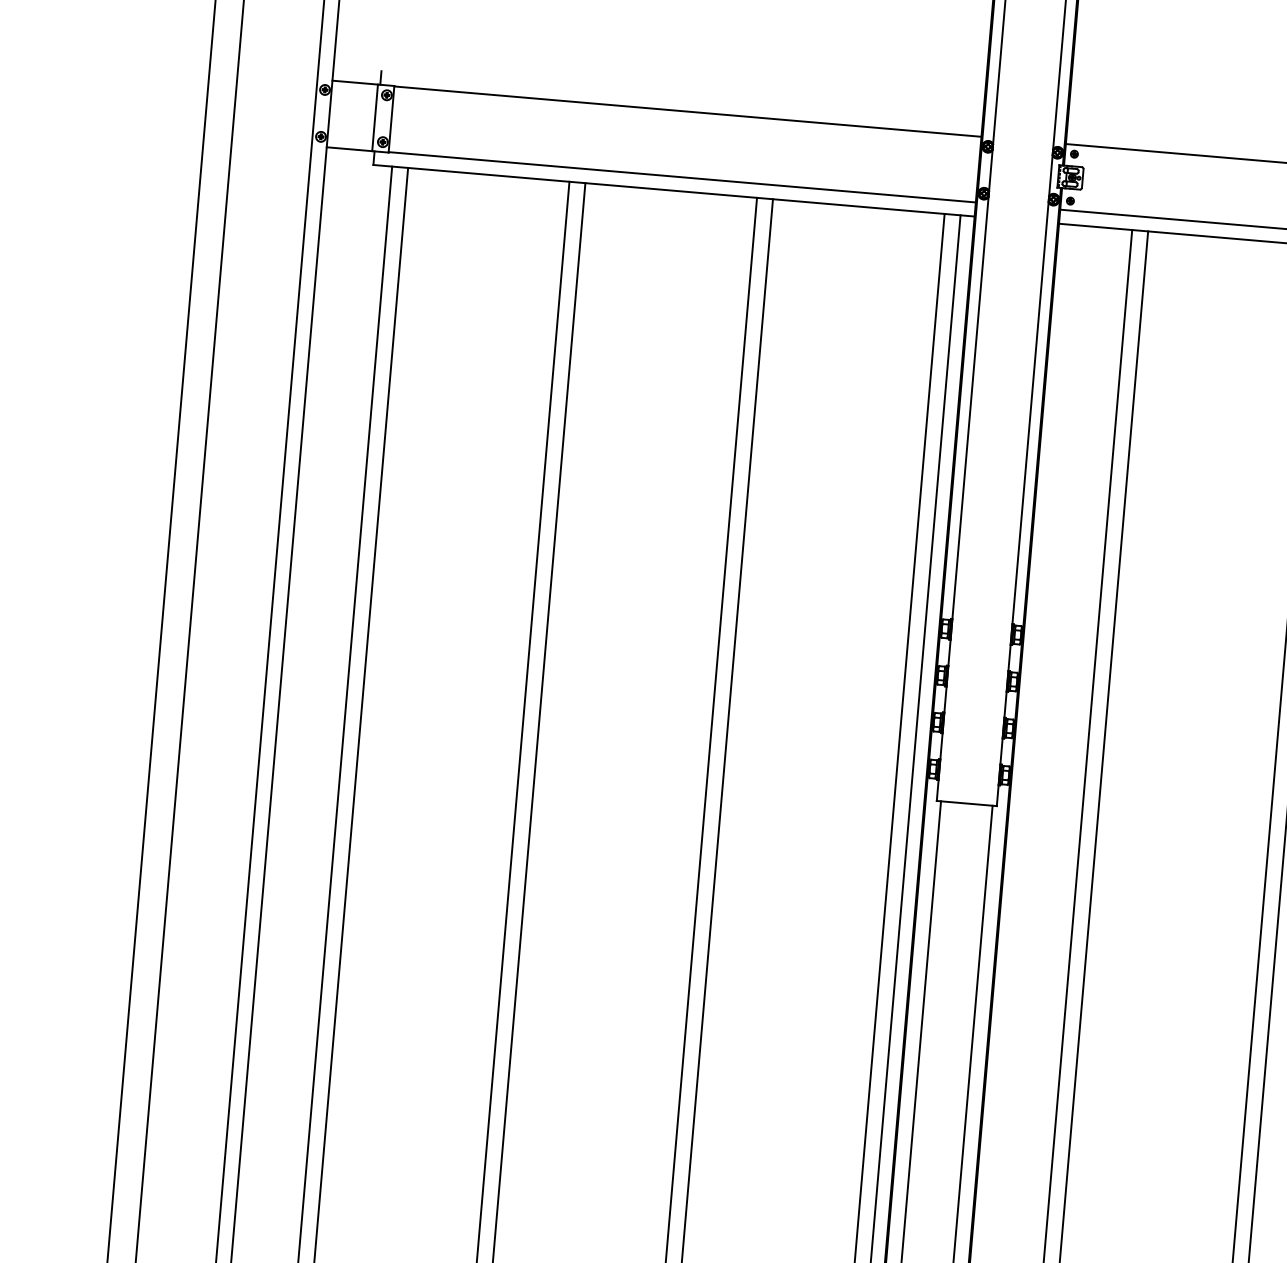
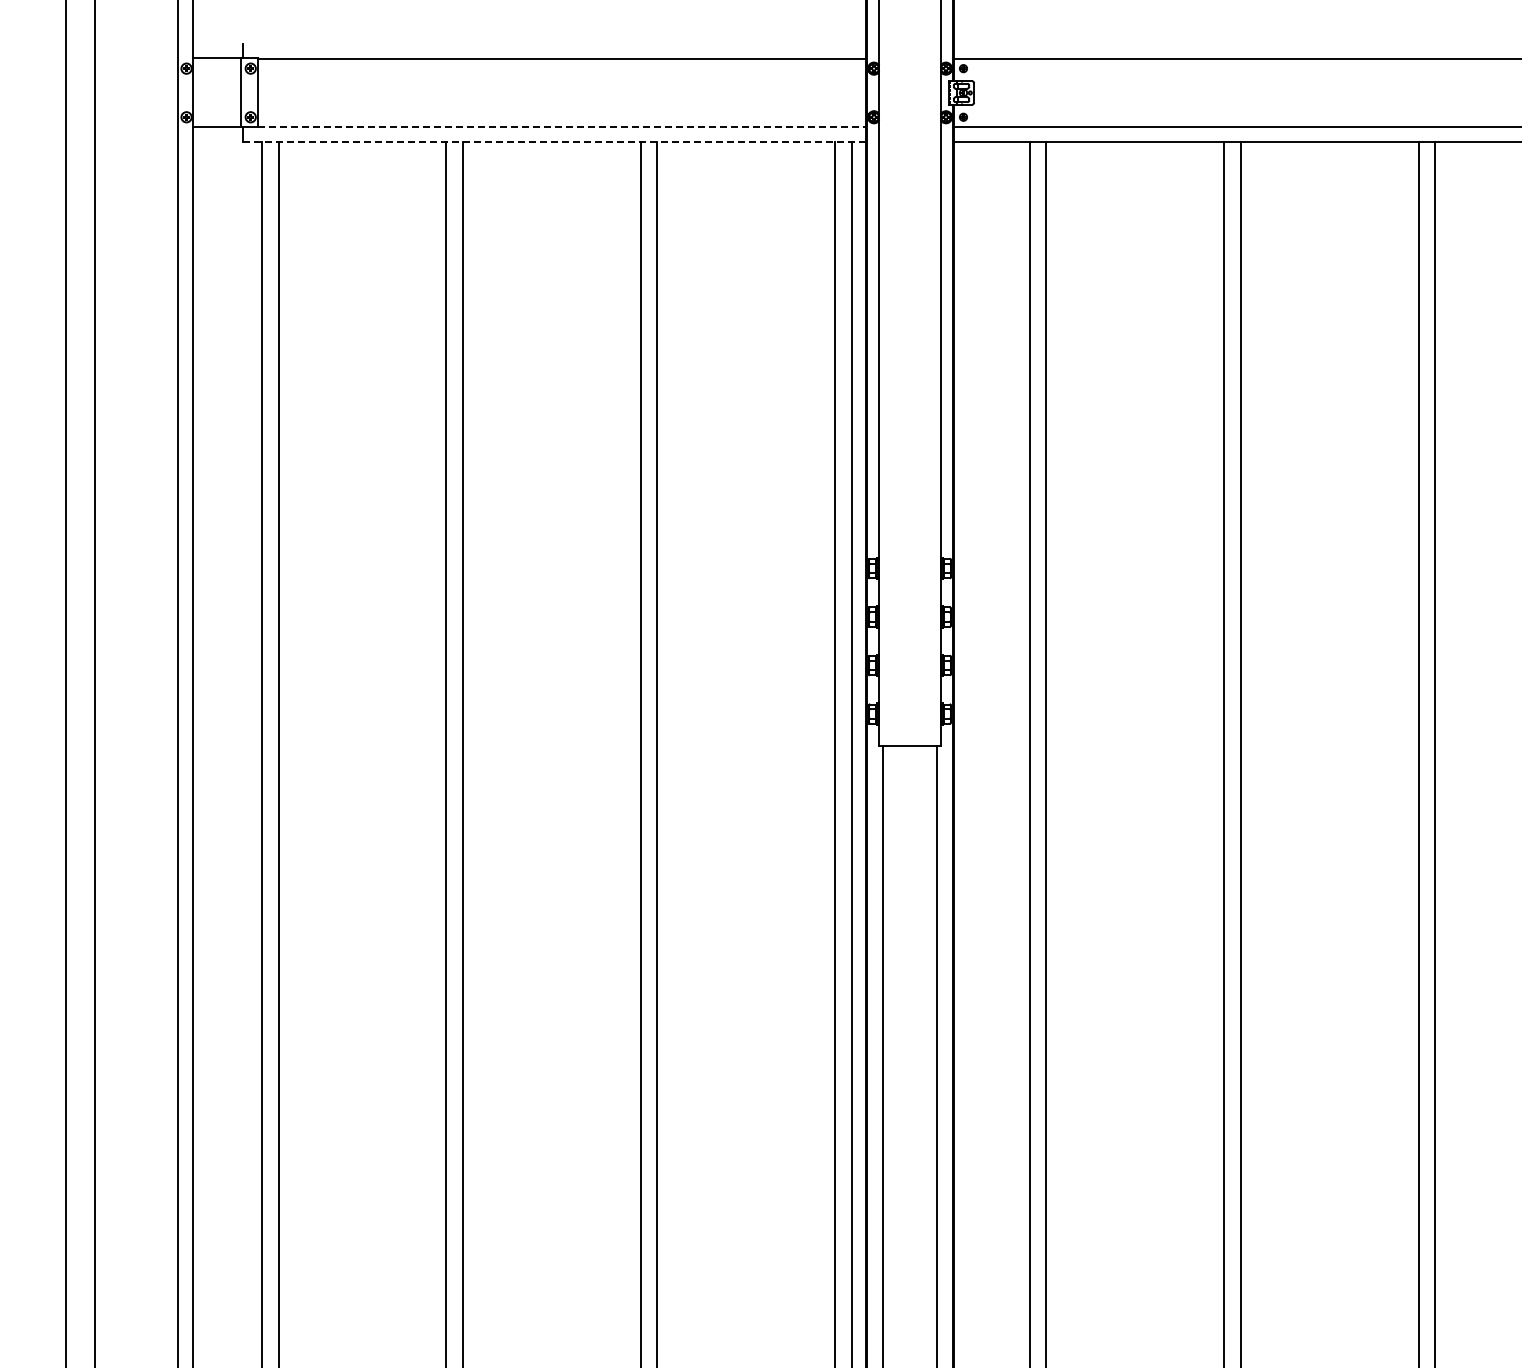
line: (682, 177) -> (562, 127), solid -> dashed
line: (673, 190) -> (554, 141), solid -> dashed

